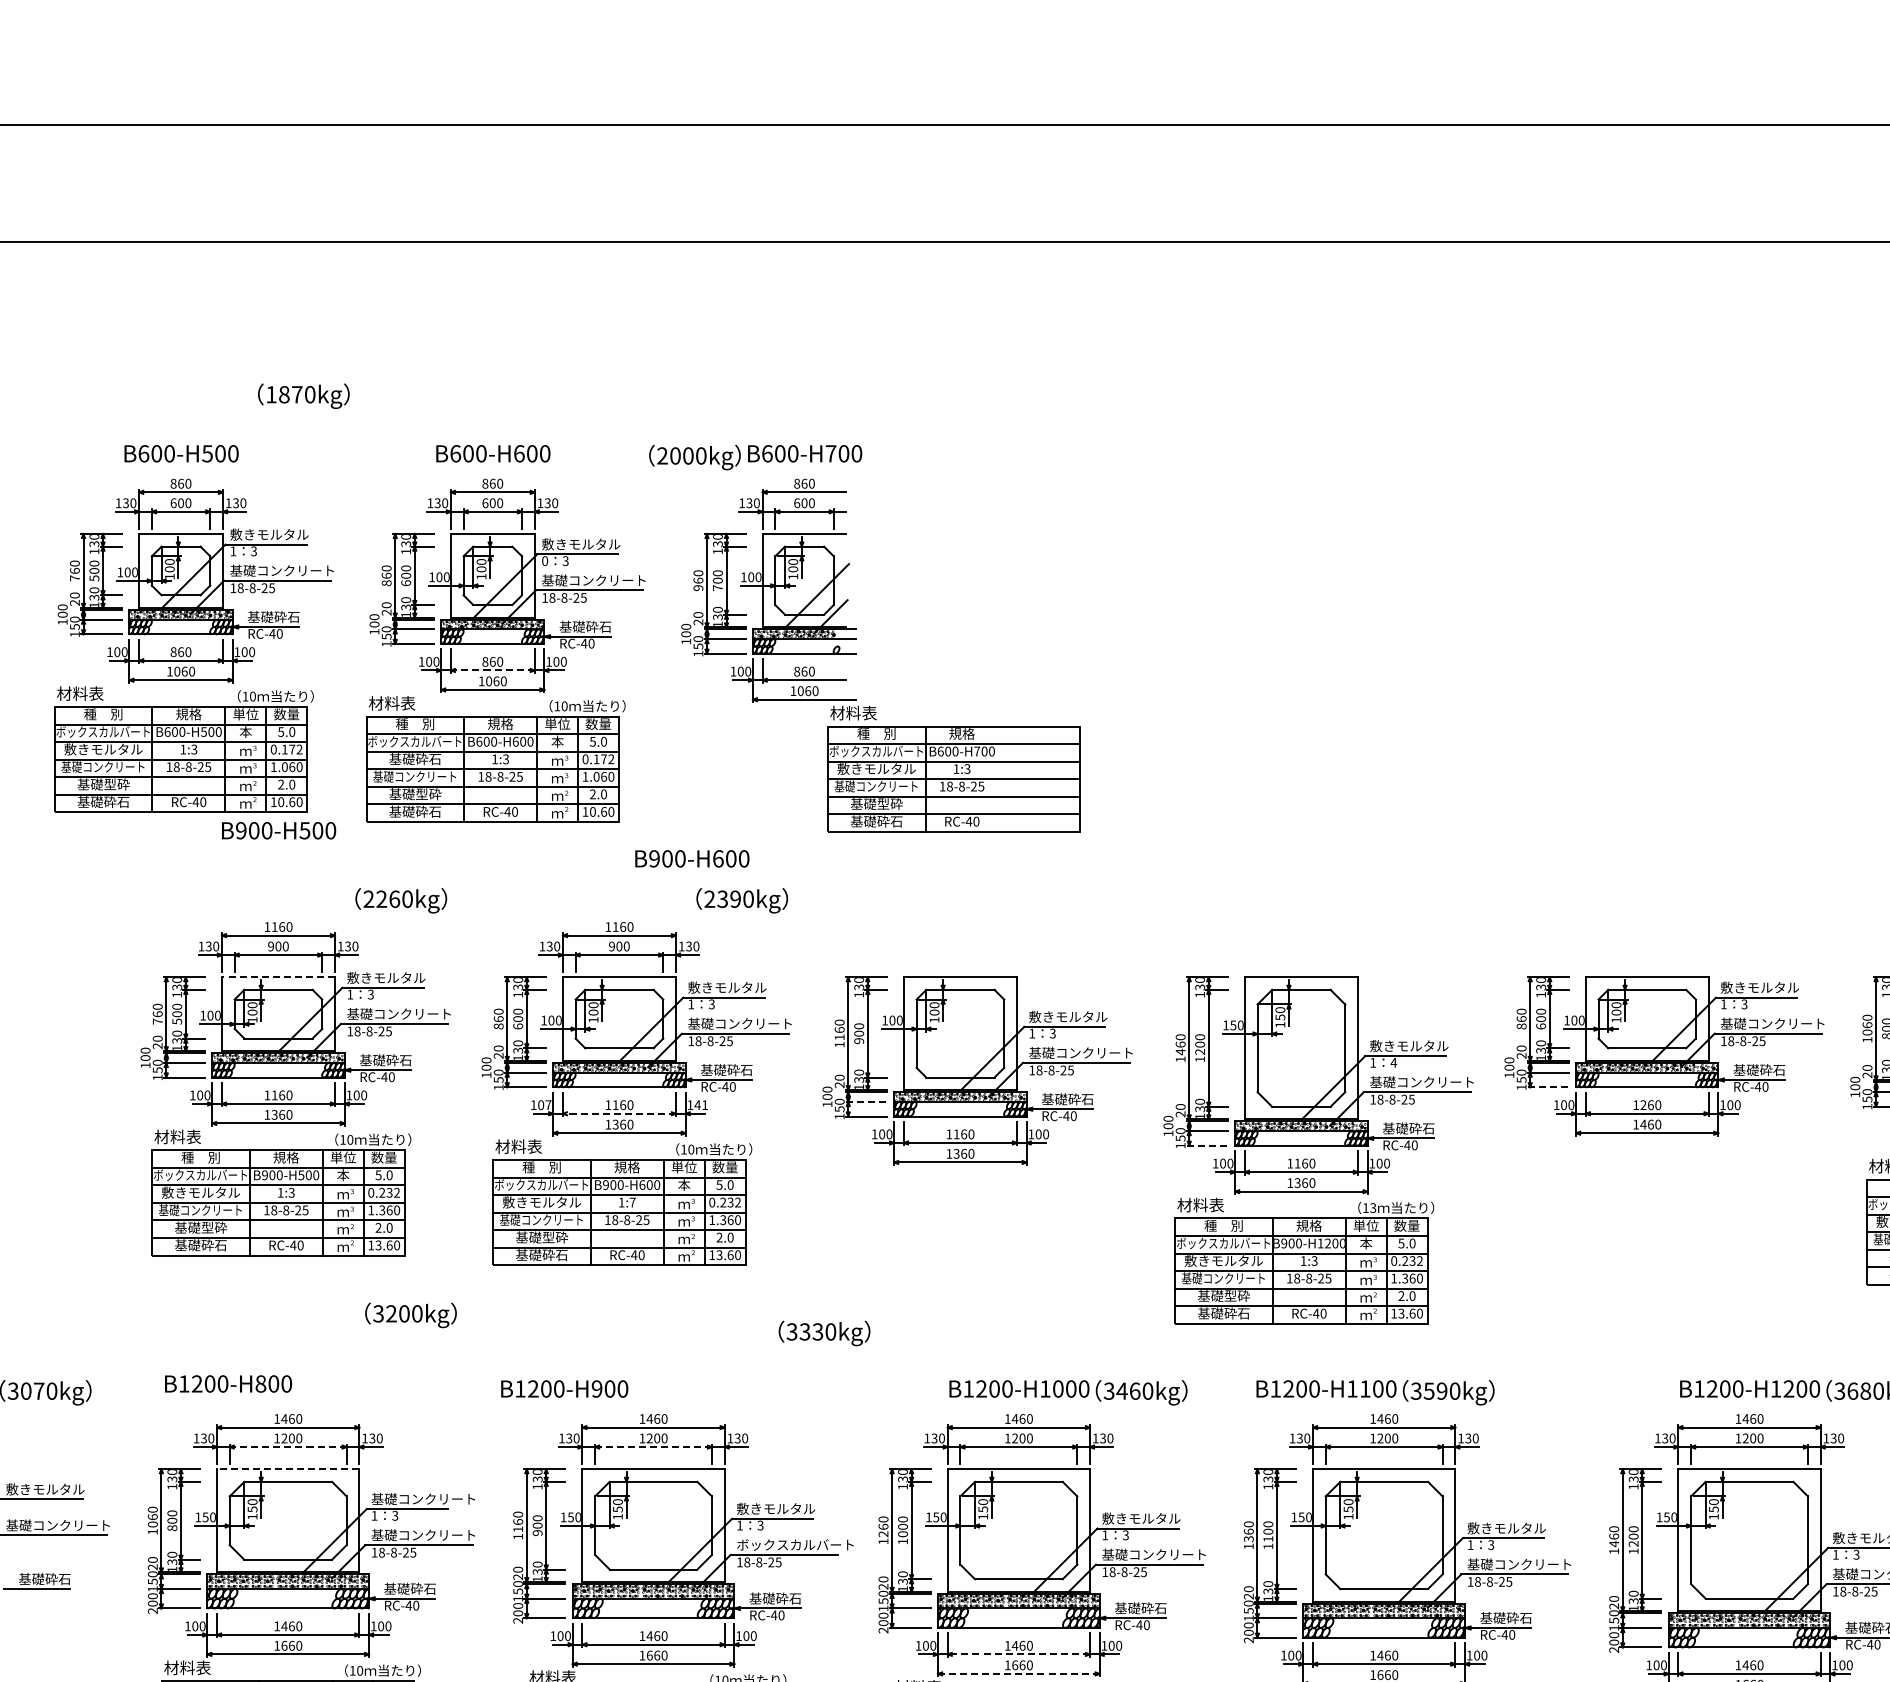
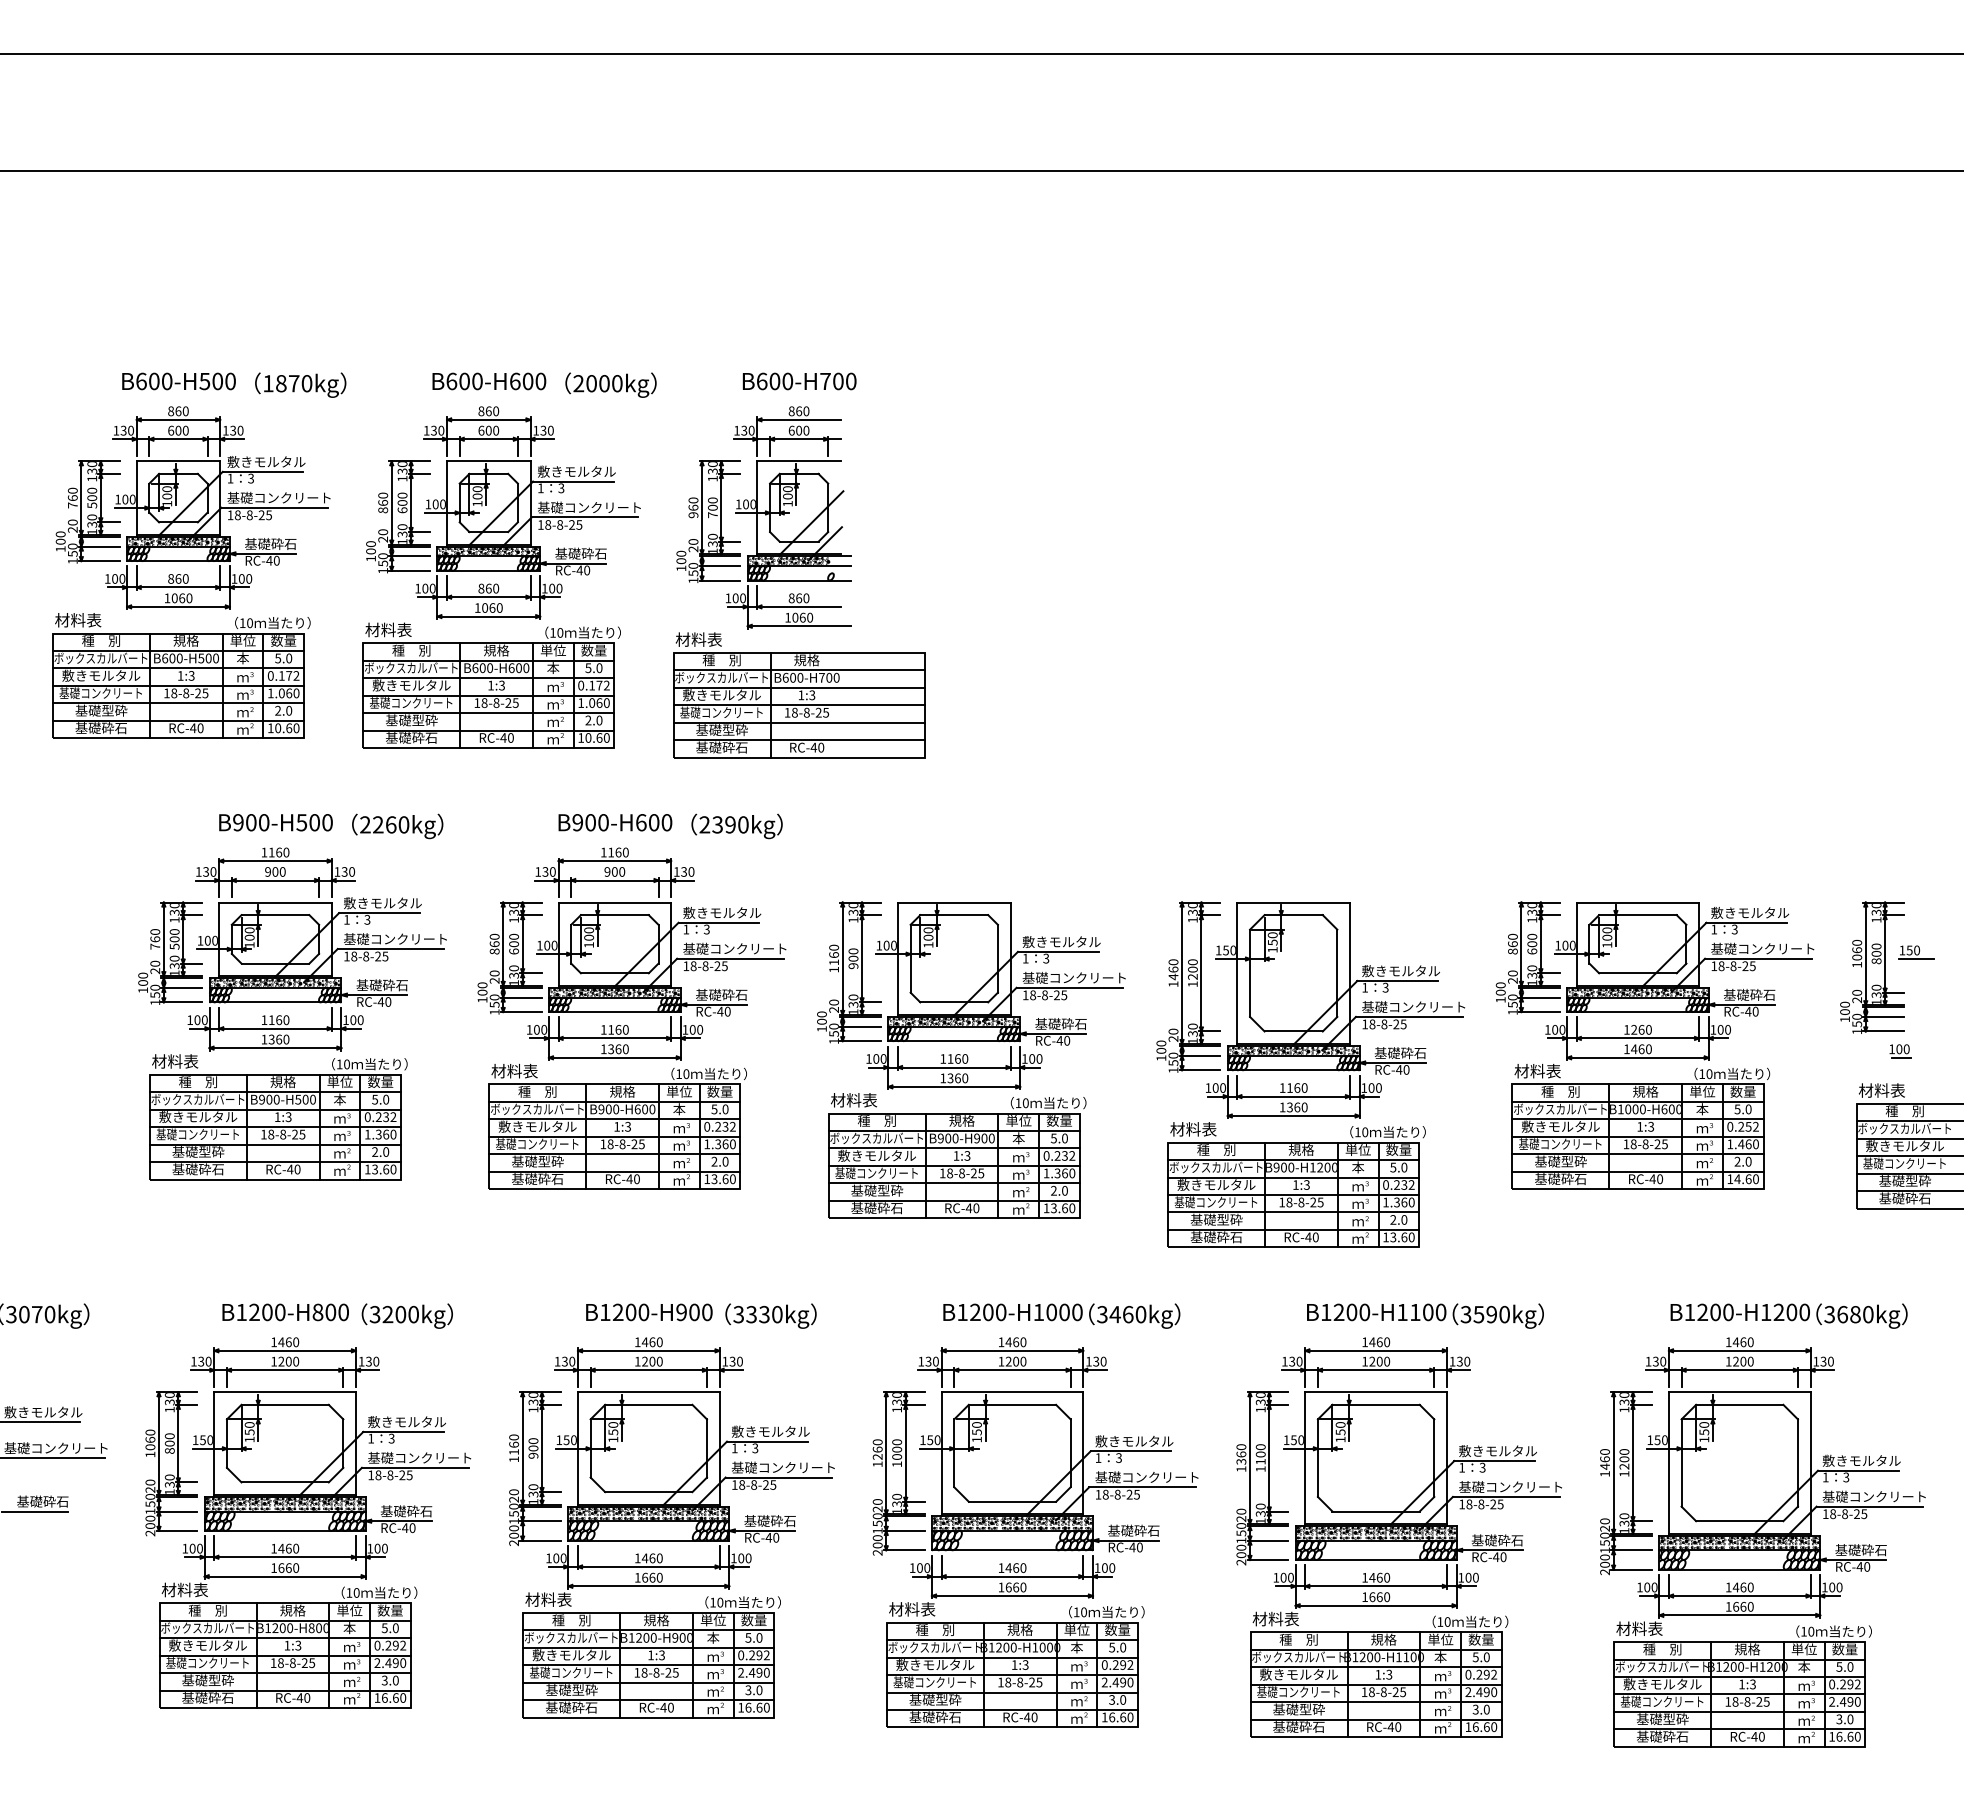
text: (303, 395) -> (300, 384), moved
text: (694, 456) -> (610, 384), moved
text: (544, 561) -> (540, 488), 0 -> 1
line: (492, 670) -> (488, 597), dashed -> solid
text: (415, 759) -> (411, 685), 基礎砕石 -> 敷きモルタル
part: (954, 769) -> (799, 695), moved
text: (278, 830) -> (275, 822), moved
text: (692, 858) -> (615, 822), moved
line: (277, 977) -> (274, 902), dashed -> solid
text: (1393, 1062) -> (1385, 987), 4 -> 3
line: (1548, 1087) -> (1539, 1012), dashed -> solid
line: (867, 1101) -> (861, 1026), dashed -> solid
text: (548, 1104) -> (544, 1029), 107 -> 100
text: (701, 1104) -> (696, 1029), 141 -> 100
line: (619, 1113) -> (614, 1038), dashed -> solid
line: (1207, 1145) -> (1200, 1070), dashed -> solid
text: (633, 1202) -> (628, 1126), 1:7 -> 1:3
part: (1649, 1202) -> (1640, 1126), added
text: (1373, 1208) -> (1365, 1132), 13 -> 10
part: (963, 1231) -> (957, 1155), added
text: (410, 1314) -> (406, 1315), moved
text: (824, 1332) -> (770, 1315), moved
text: (228, 1384) -> (285, 1312), moved
text: (564, 1389) -> (649, 1312), moved
text: (1375, 1392) -> (1425, 1315), moved
line: (287, 1447) -> (284, 1370), dashed -> solid
line: (653, 1447) -> (648, 1370), dashed -> solid
line: (288, 1469) -> (285, 1392), dashed -> solid
text: (423, 1498) -> (419, 1421), 基礎コンクリート -> 敷きモルタル
text: (794, 1544) -> (789, 1467), ボックスカルバート -> 基礎コンクリート
line: (1018, 1654) -> (1012, 1576), dashed -> solid
line: (1017, 1674) -> (1011, 1596), dashed -> solid

